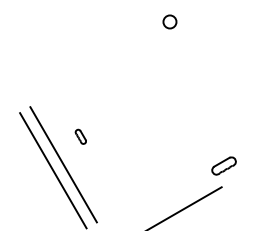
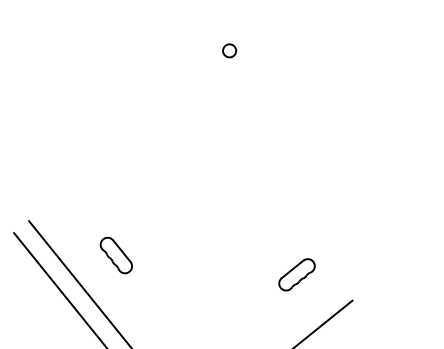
circle: (170, 21) -> (230, 50), size x0.62
part: (80, 136) -> (115, 255), size x1.67
part: (223, 165) -> (296, 274), moved

